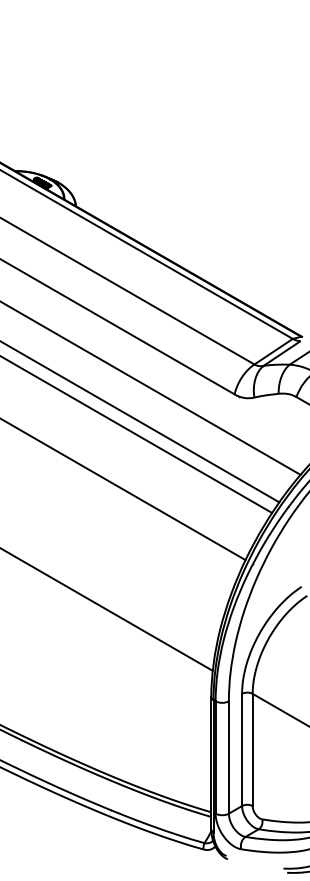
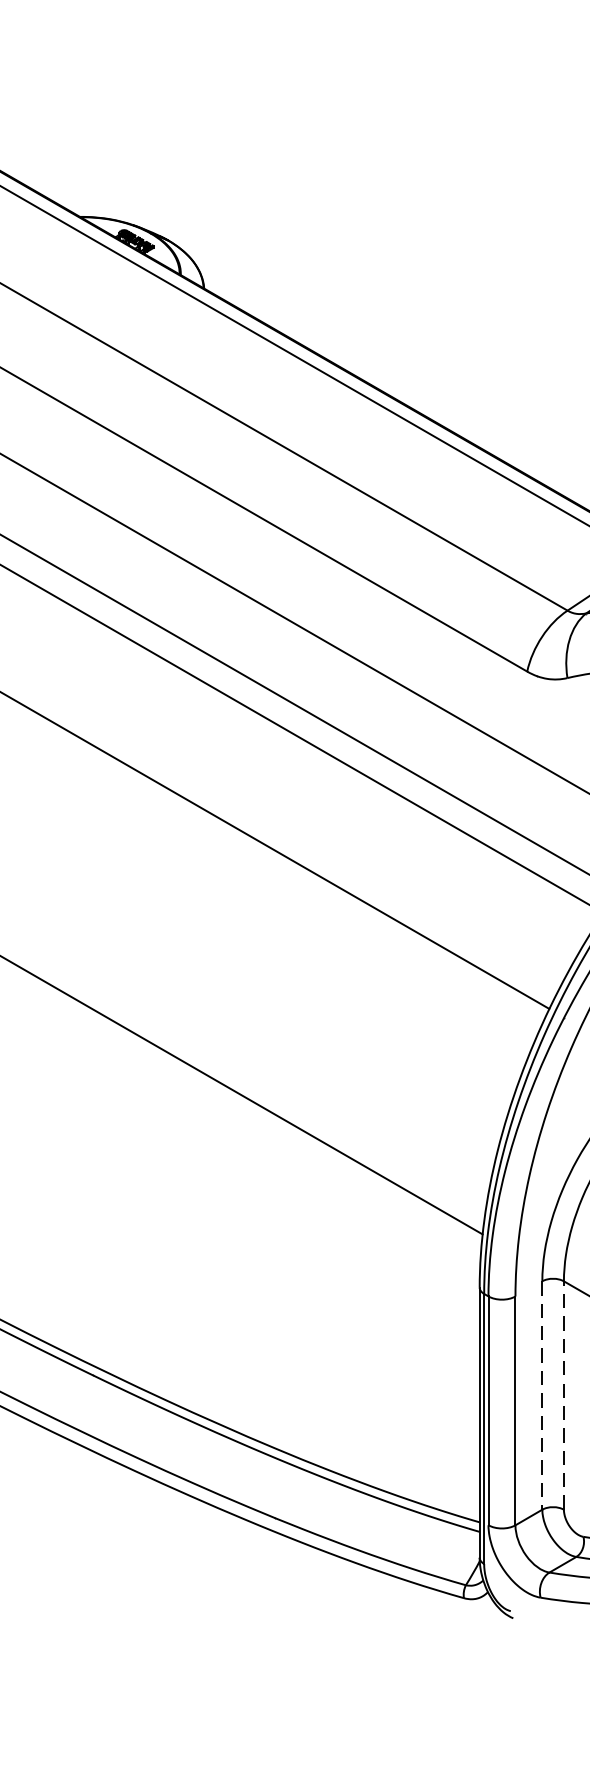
line: (252, 749) -> (563, 1394), solid -> dashed
line: (242, 750) -> (543, 1396), solid -> dashed

